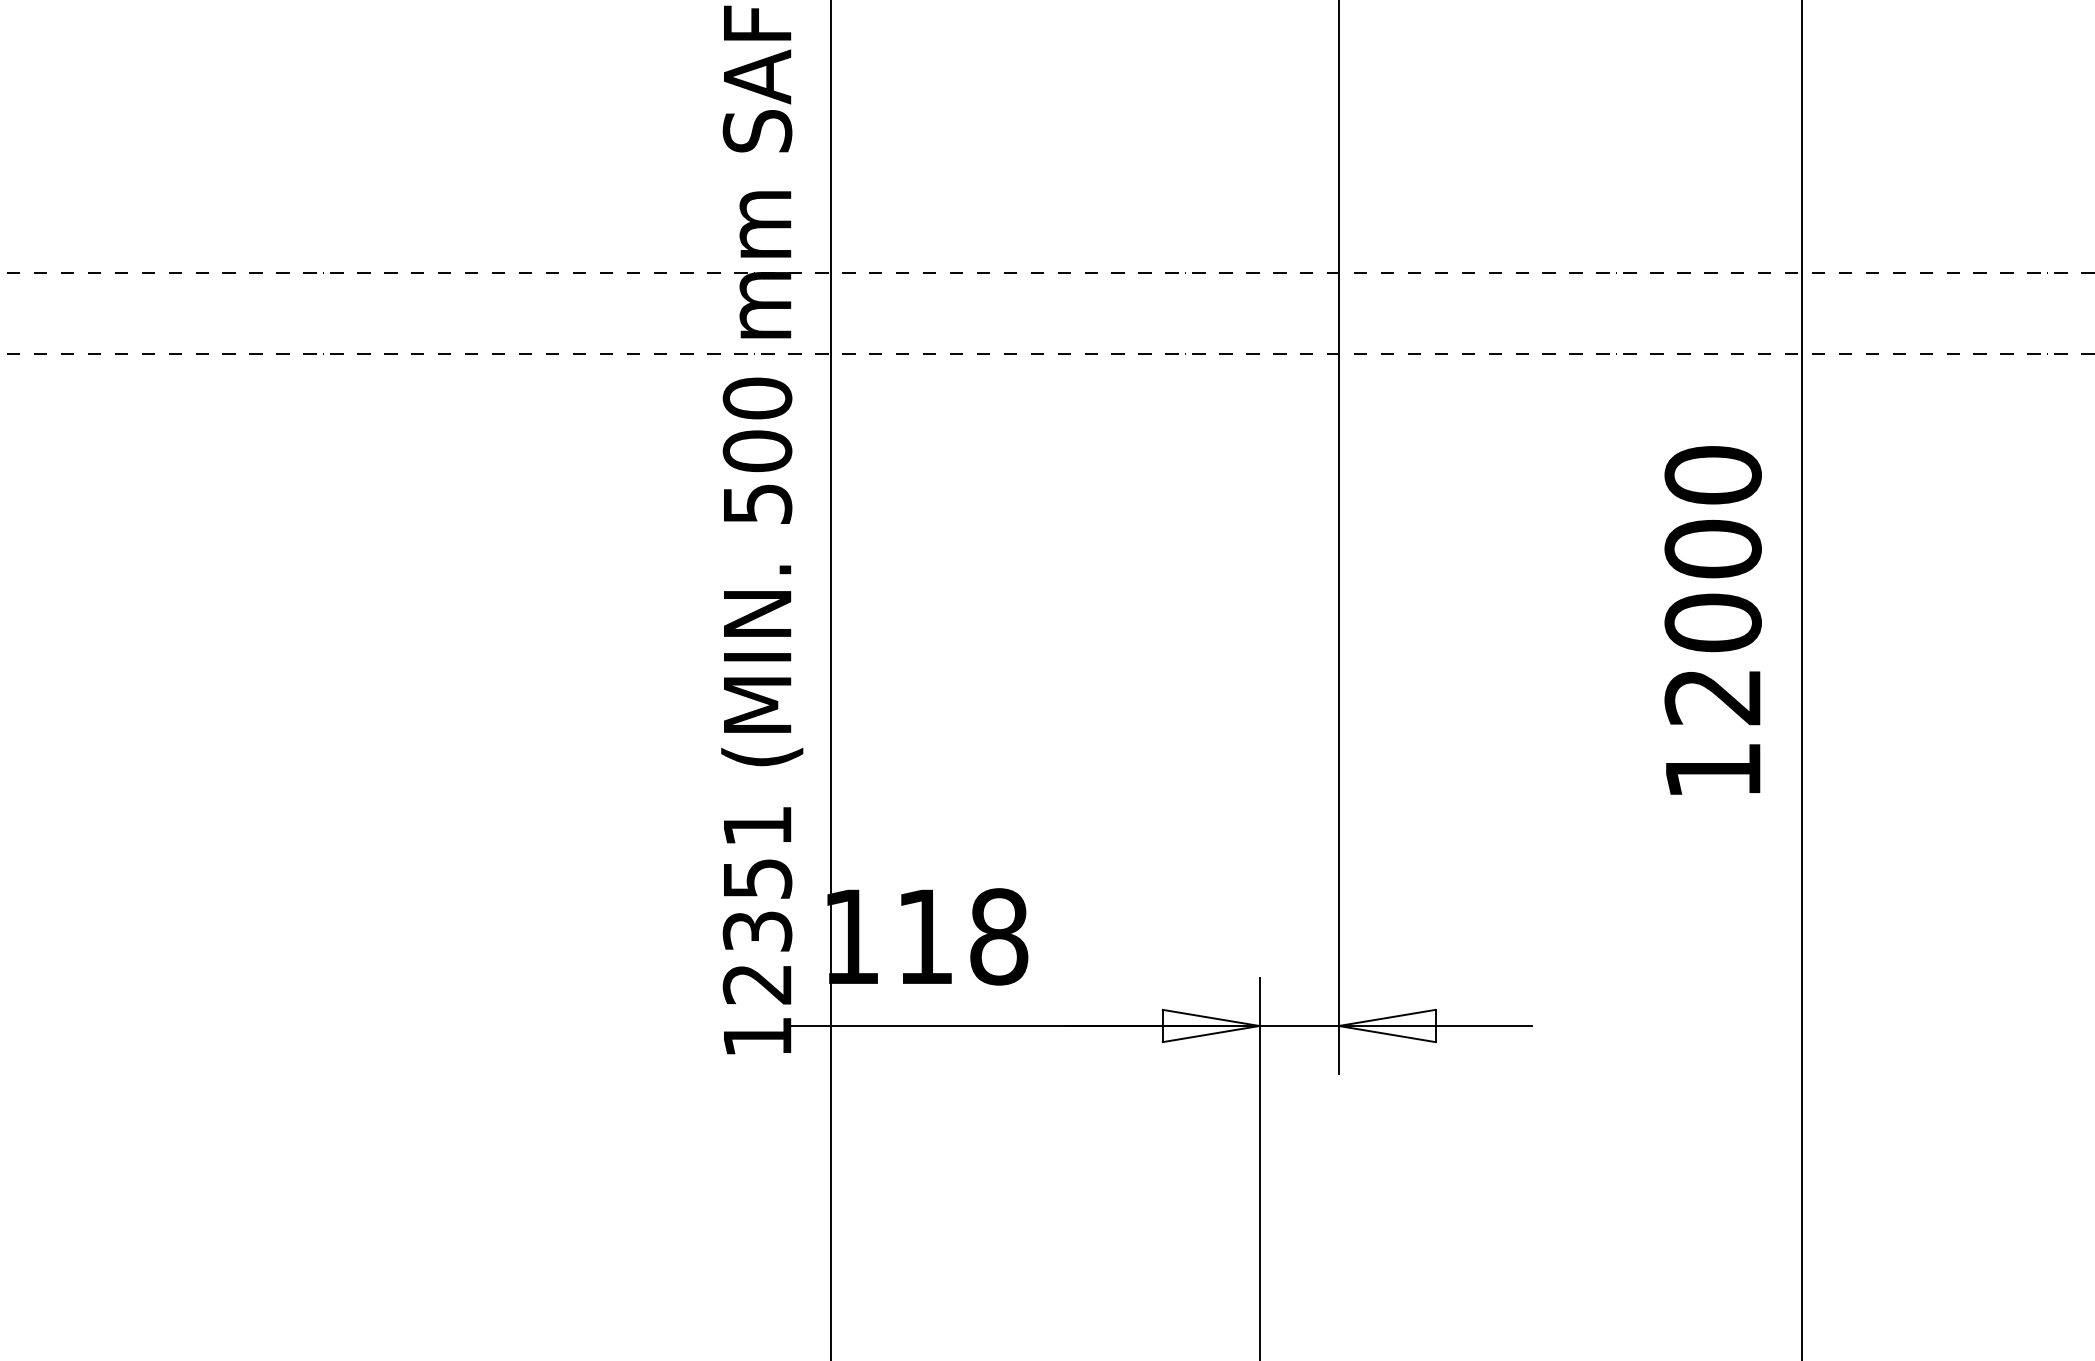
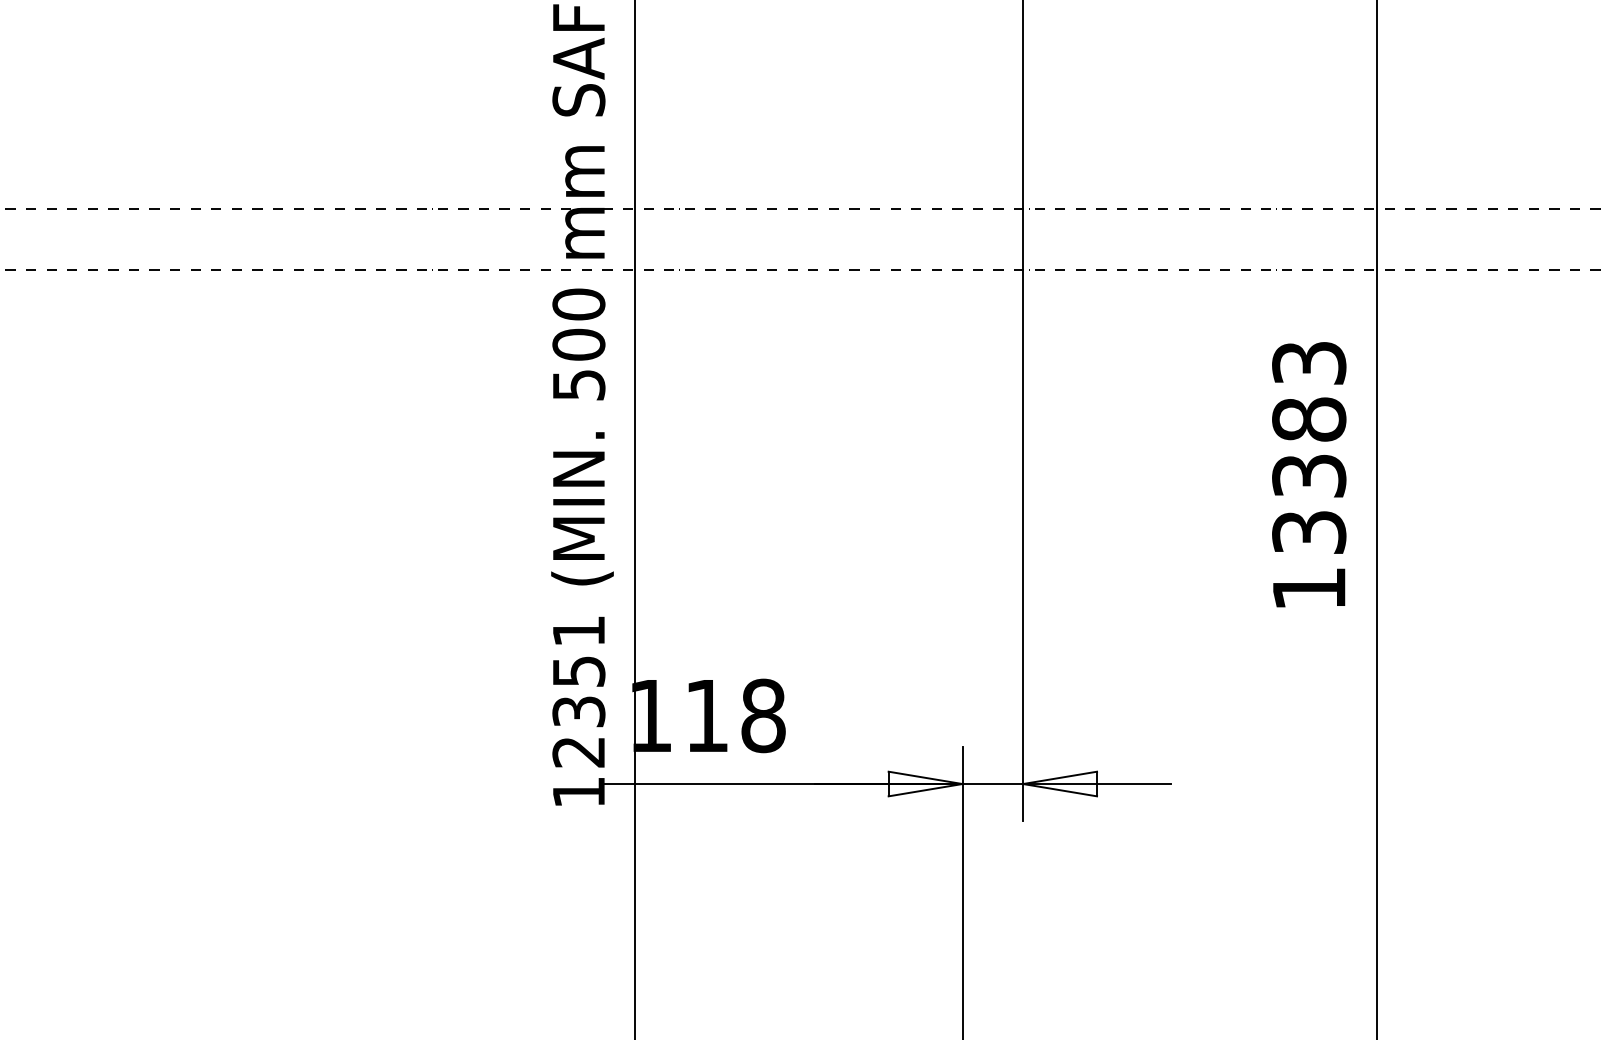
text: (1712, 585) -> (1308, 447), 12000 -> 13383

